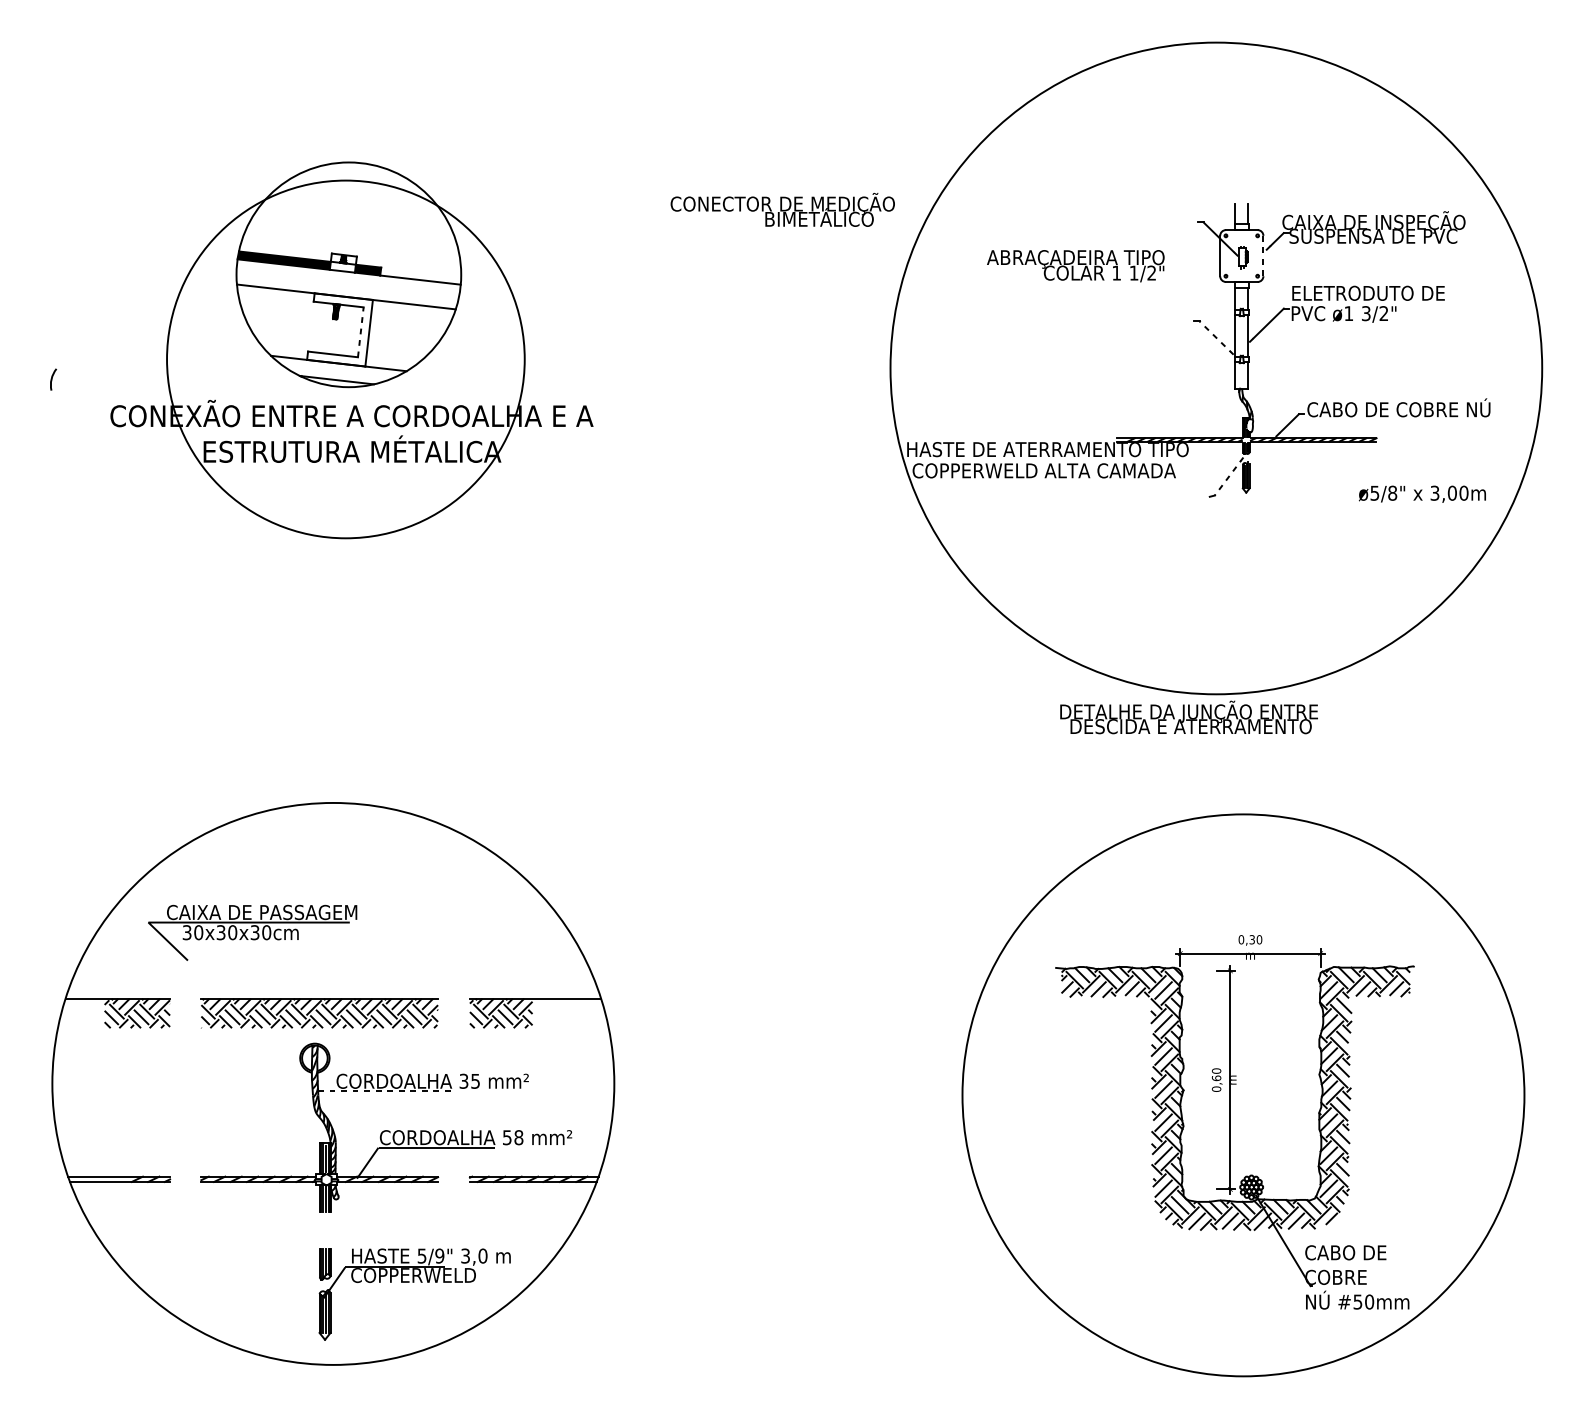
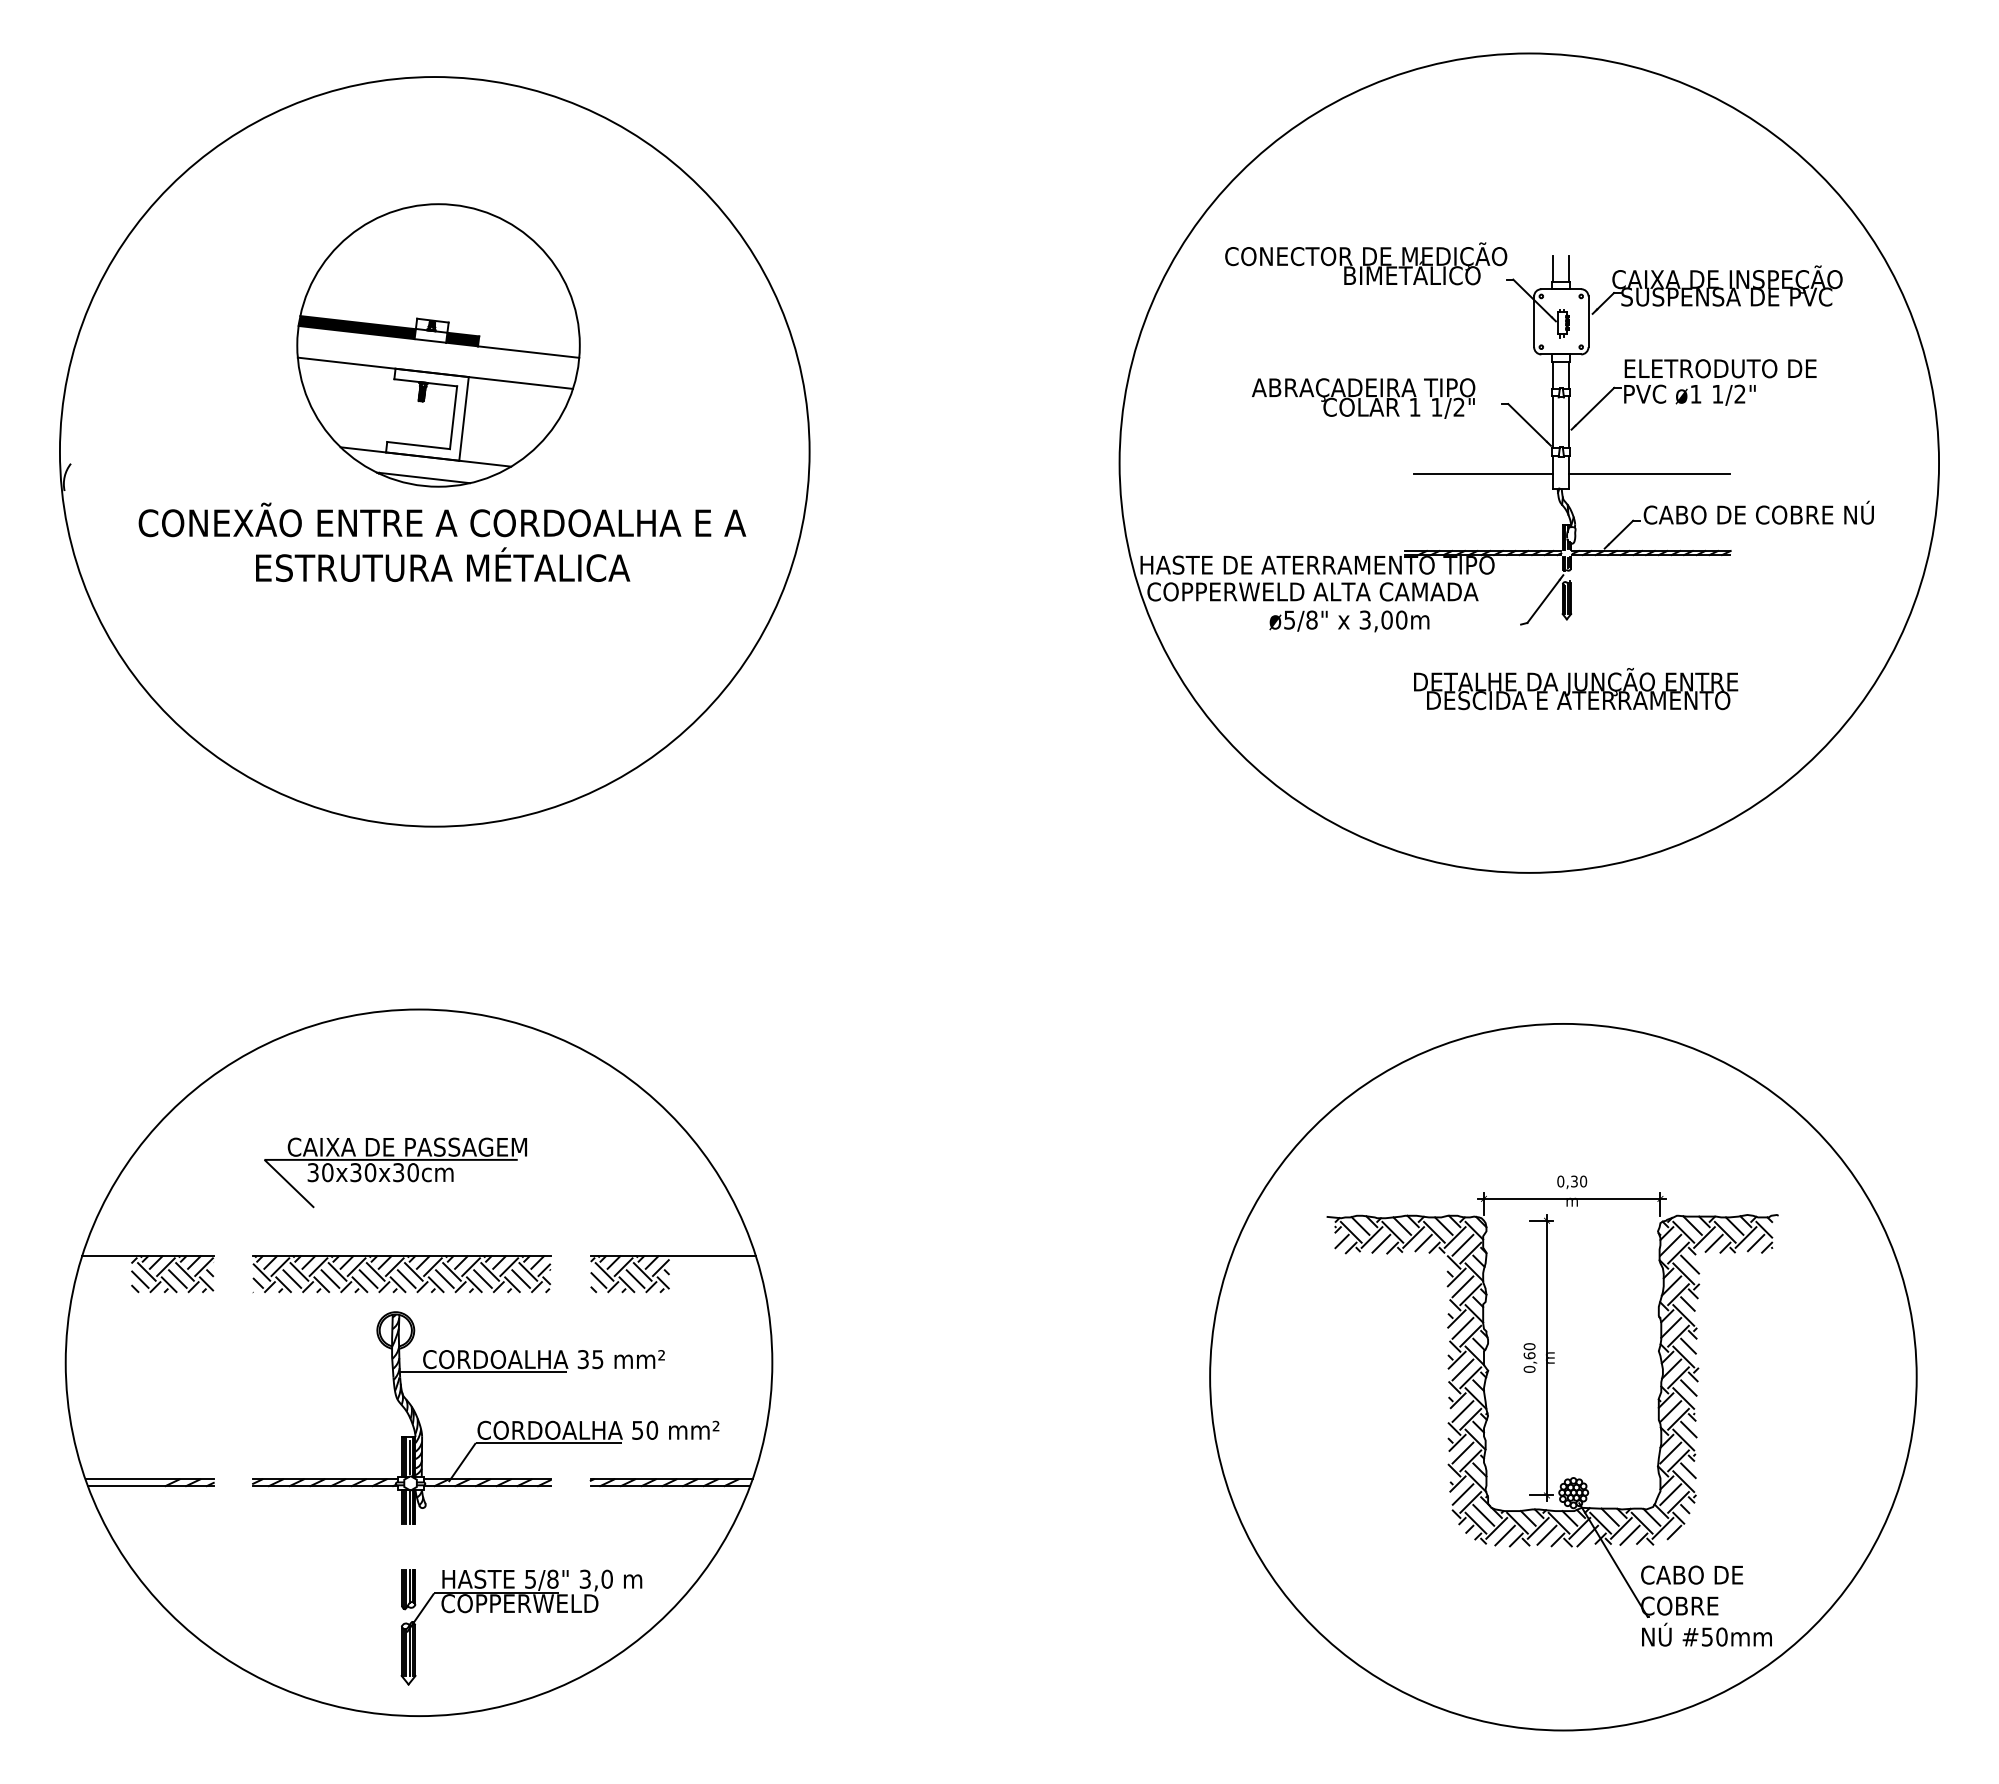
text: (783, 209) -> (1366, 263), moved
line: (1263, 256) -> (1588, 322), dashed -> solid
text: (1075, 266) -> (1363, 398), moved
text: (1366, 313) -> (1717, 393), 3/2" -> 1/2"
line: (360, 332) -> (453, 417), dashed -> solid
line: (1216, 337) -> (1529, 424), dashed -> solid
circle: (345, 359) -> (434, 451), size x1.67
line: (1179, 376) -> (1483, 473), added
line: (1311, 377) -> (1649, 474), added
line: (1229, 476) -> (1545, 599), dashed -> solid
text: (1422, 494) -> (1349, 621), moved
text: (1189, 717) -> (1576, 689), moved
part: (252, 932) -> (395, 1172), moved
line: (384, 1091) -> (483, 1372), dashed -> solid
text: (519, 1137) -> (652, 1430), 58 -> 50
text: (439, 1256) -> (552, 1579), 5/9" -> 5/8"

